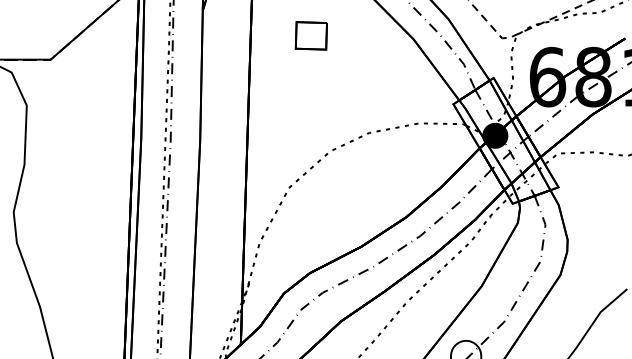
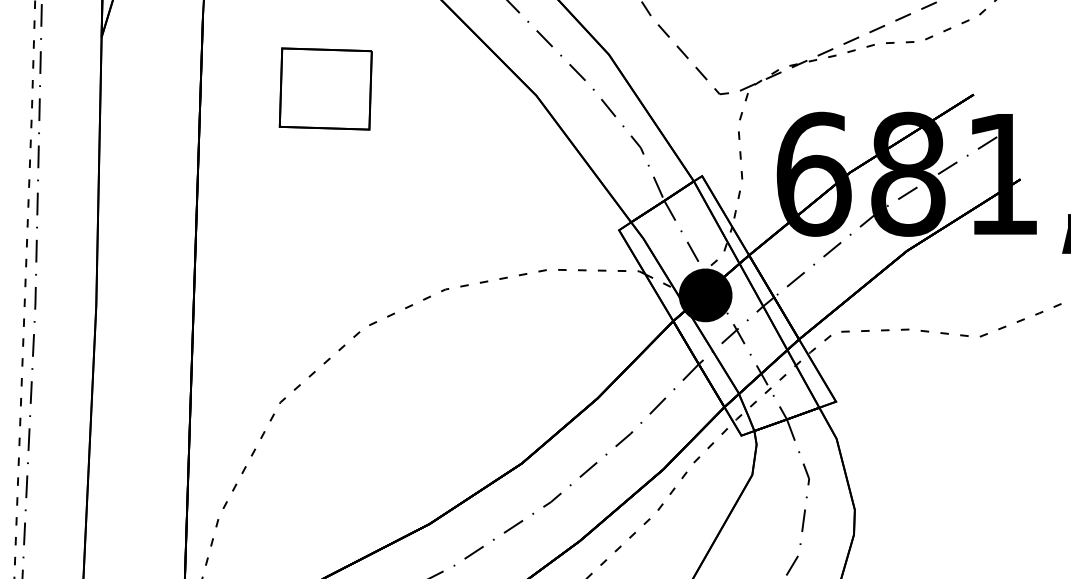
part: (311, 35) -> (326, 88), size x1.43

